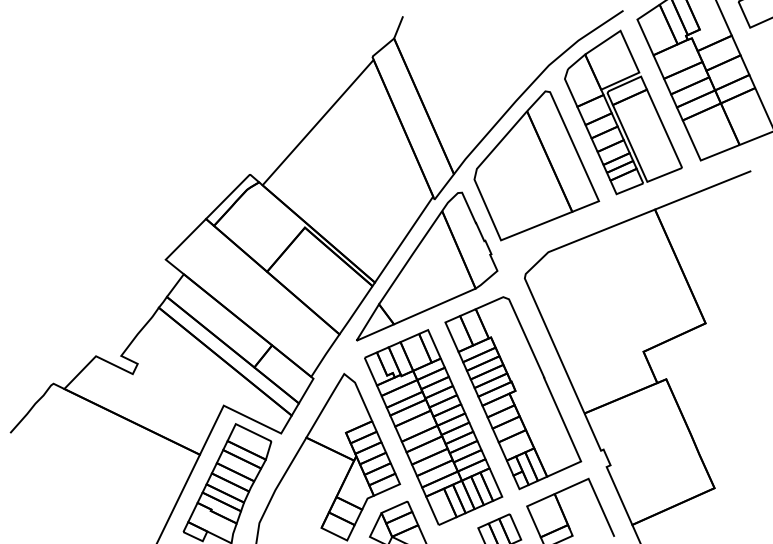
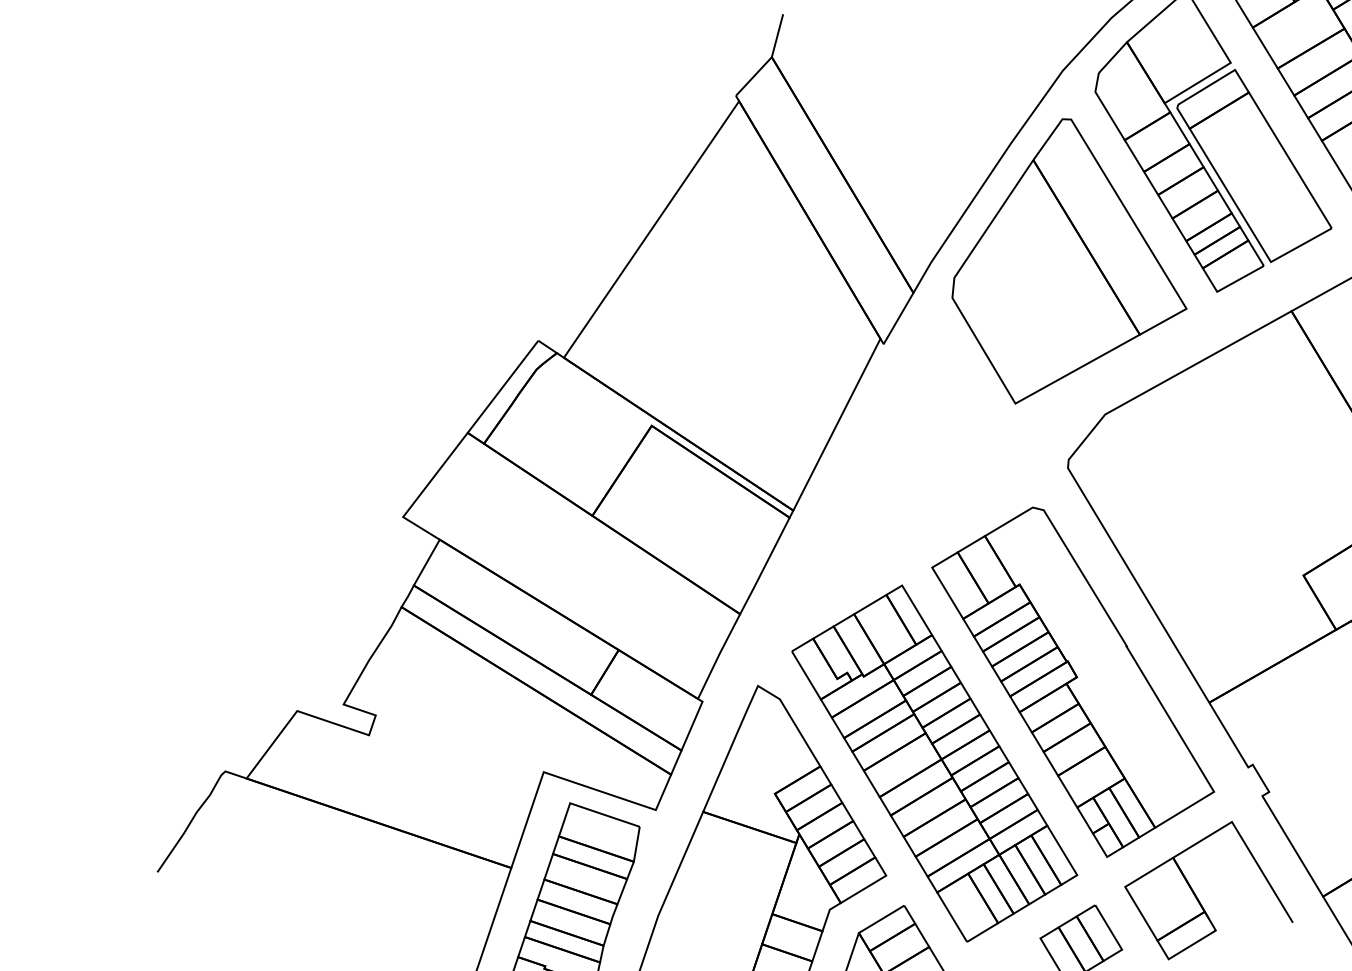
part: (427, 266) -> (886, 468), removed

